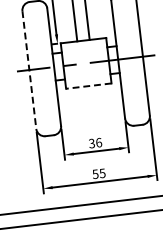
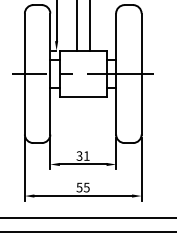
line: (29, 70) -> (24, 74), dashed -> solid
line: (88, 86) -> (82, 97), dashed -> solid
text: (98, 142) -> (86, 155), 36 -> 31

